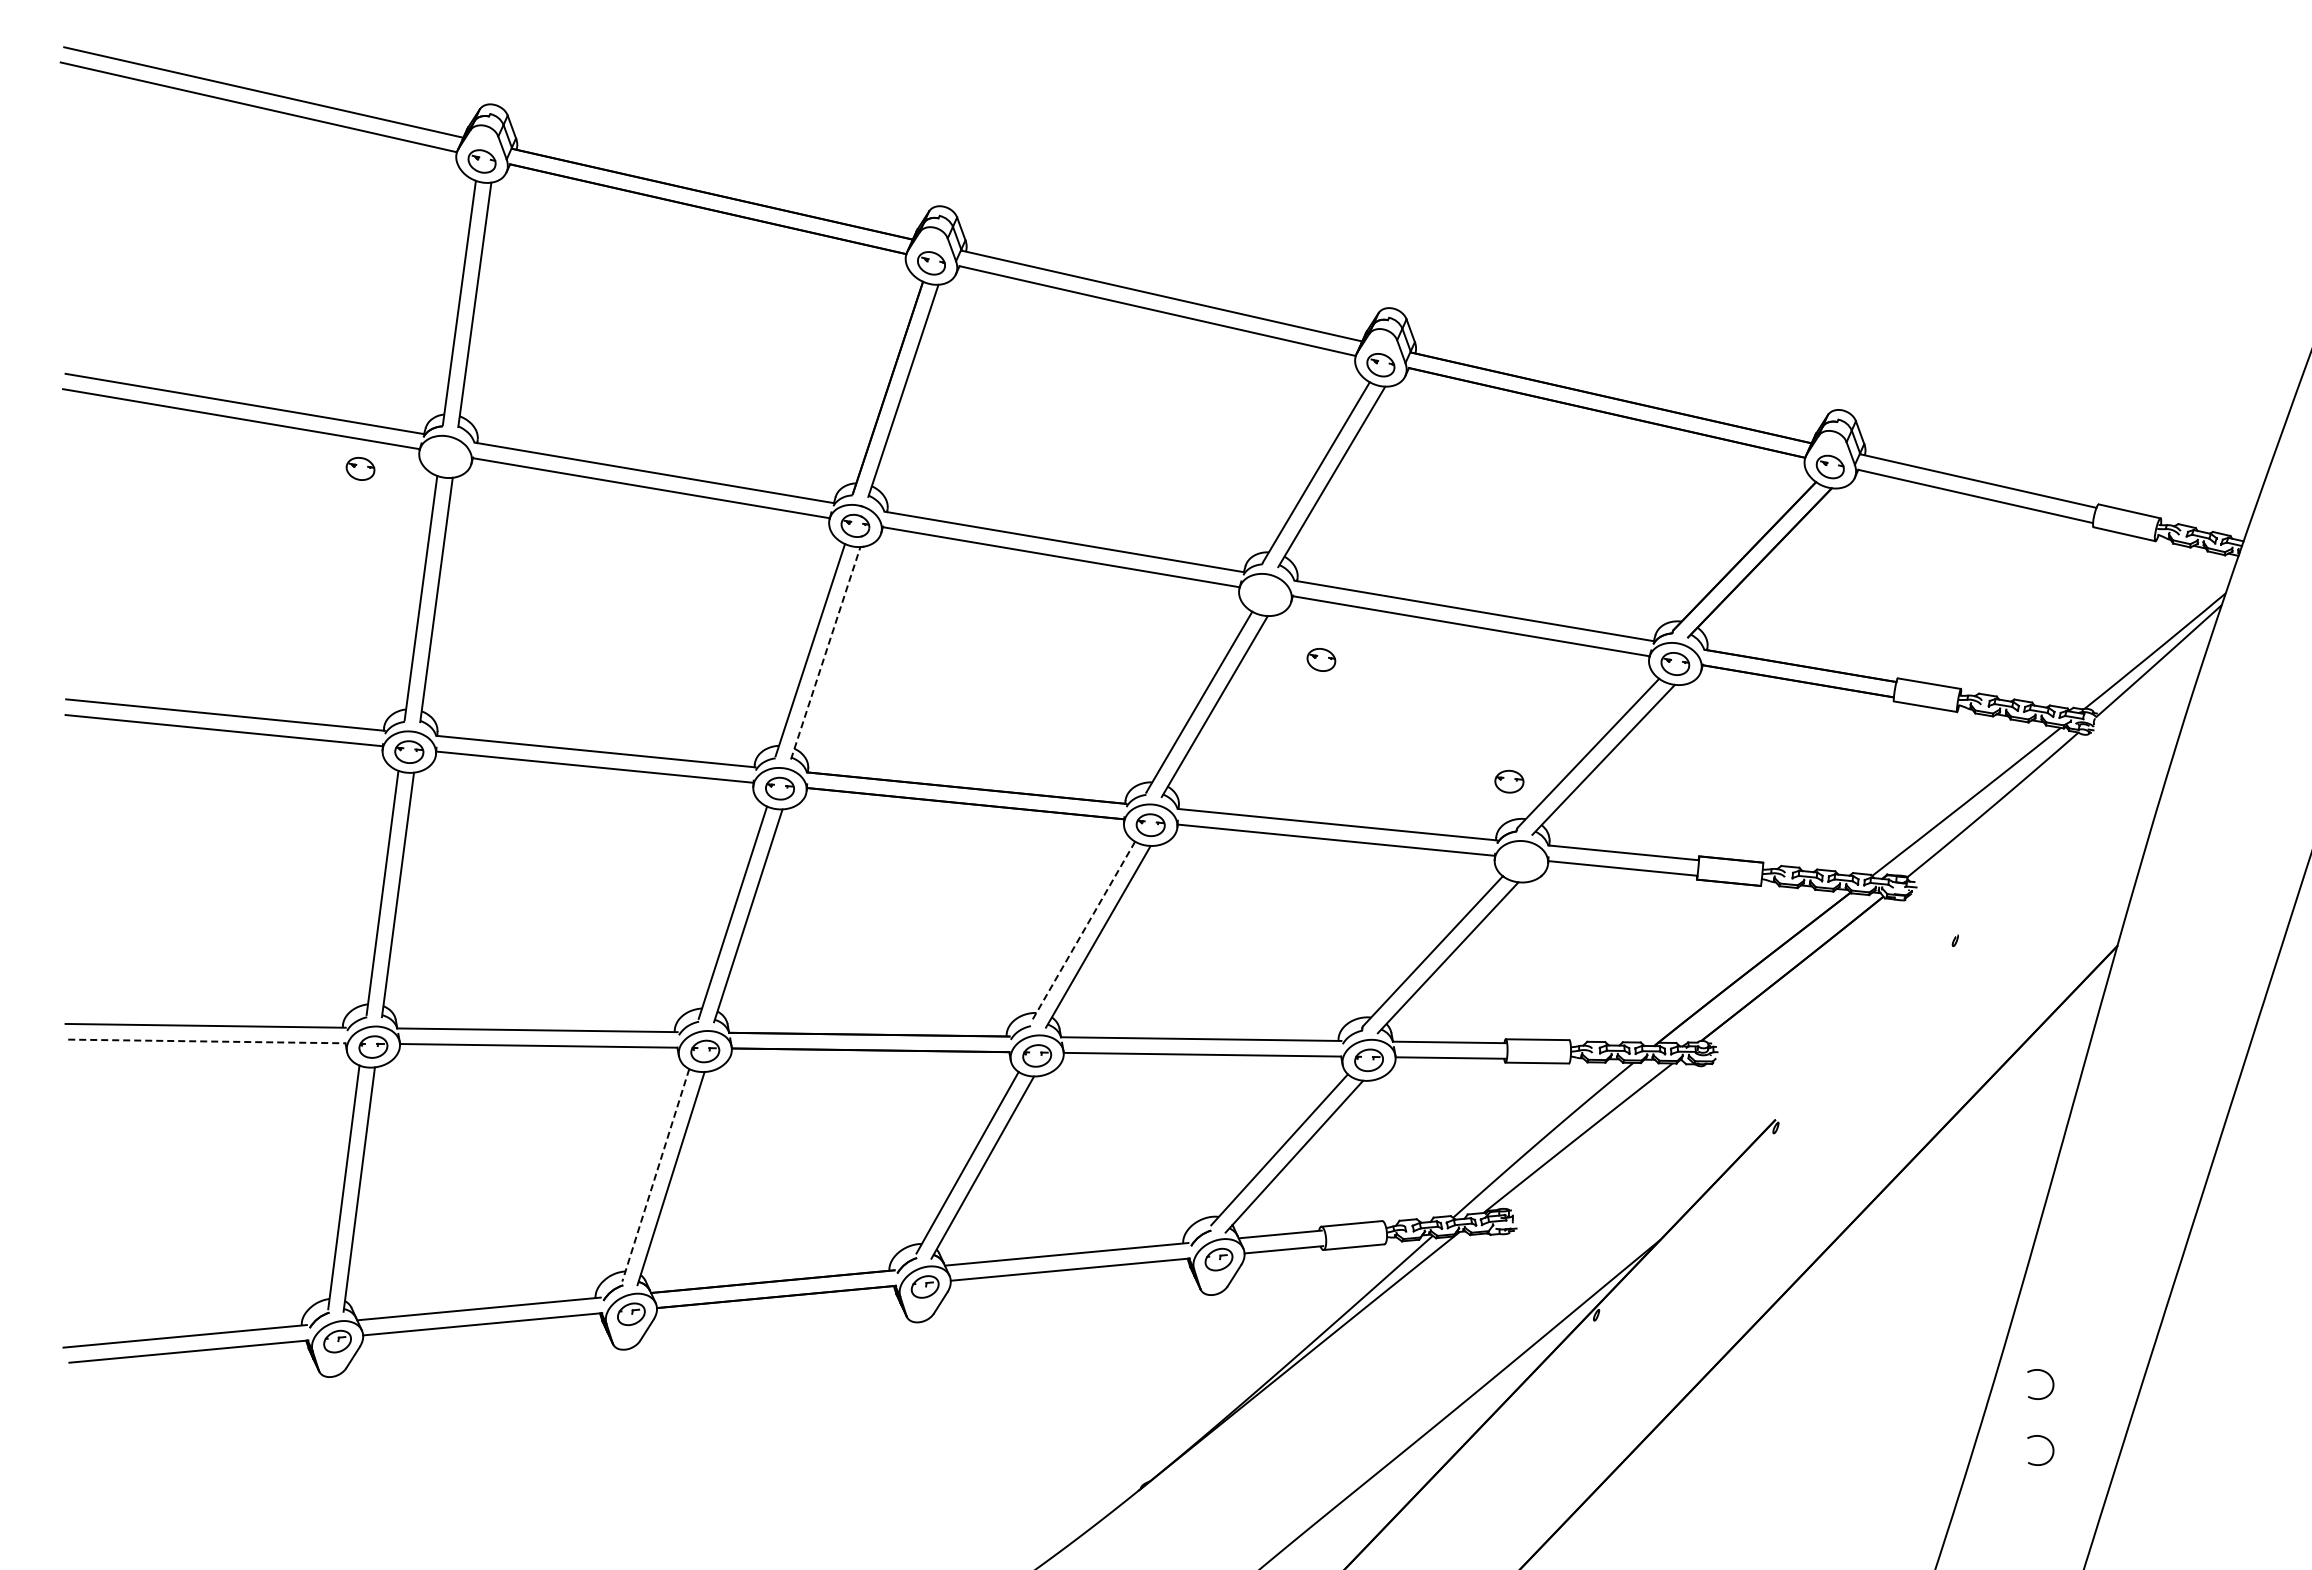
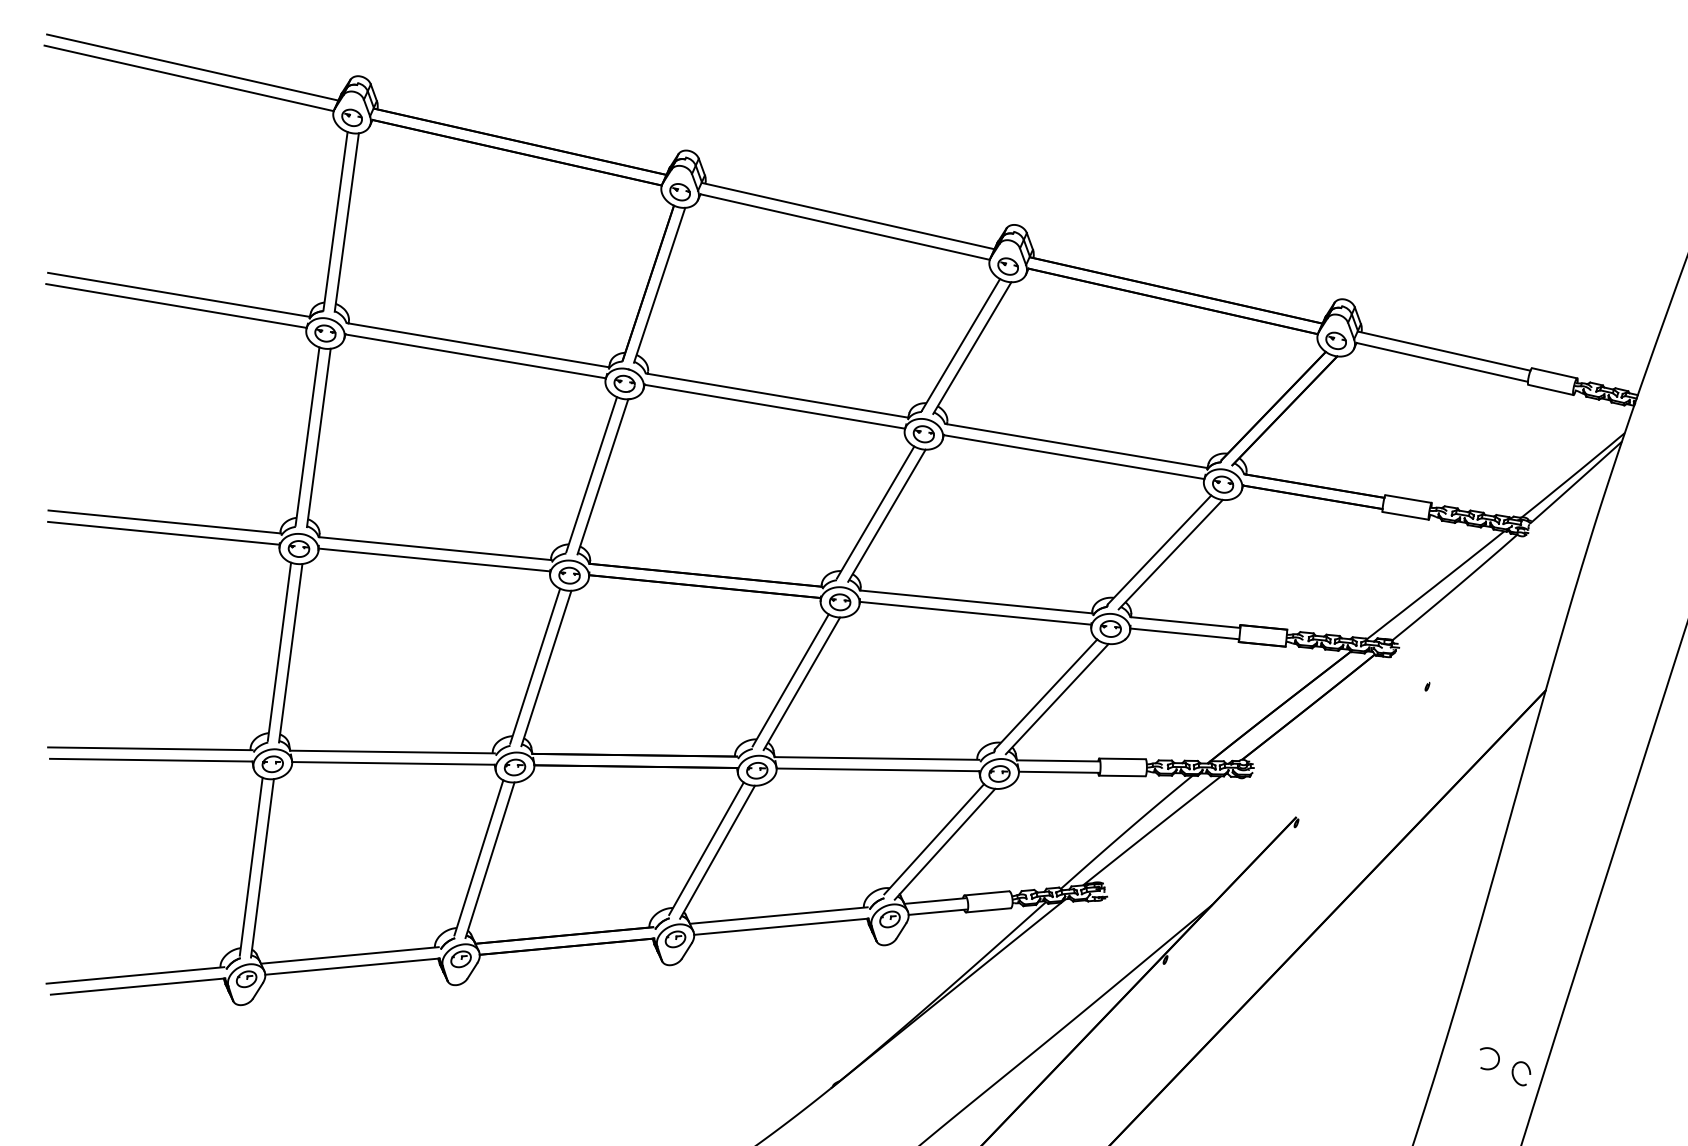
part: (360, 468) -> (325, 333), moved
line: (825, 653) -> (602, 477), dashed -> solid
part: (1321, 659) -> (923, 433), moved
part: (1509, 781) -> (1110, 628), moved
line: (1082, 932) -> (790, 680), dashed -> solid
line: (206, 1041) -> (150, 760), dashed -> solid
line: (655, 1175) -> (478, 858), dashed -> solid
curve: (2050, 1378) -> (1496, 1006), removed
part: (2094, 1467) -> (1529, 1071), added

